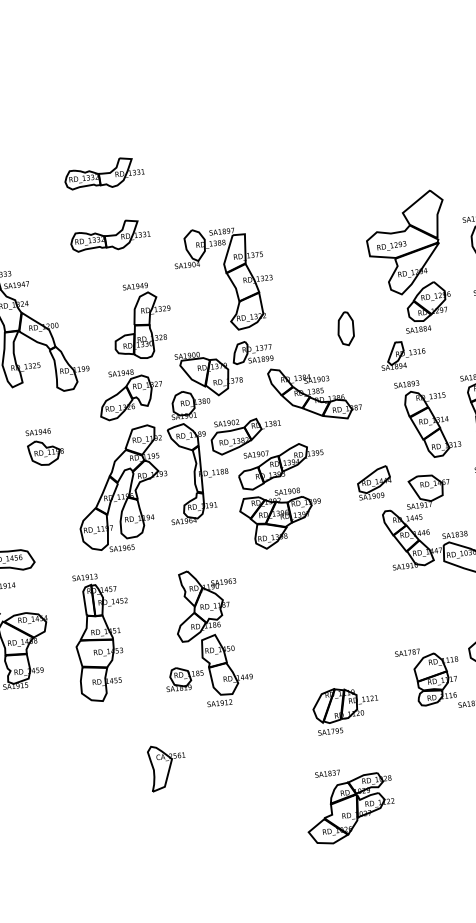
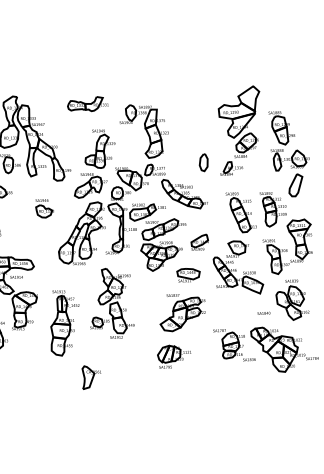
part: (103, 174) -> (87, 72), removed
part: (409, 279) -> (238, 130), moved
part: (373, 480) -> (199, 241), moved
part: (336, 551) -> (188, 275), added
part: (101, 638) -> (64, 323), moved
part: (205, 638) -> (112, 303), moved
part: (345, 709) -> (174, 356), moved
part: (349, 806) -> (182, 313), moved

